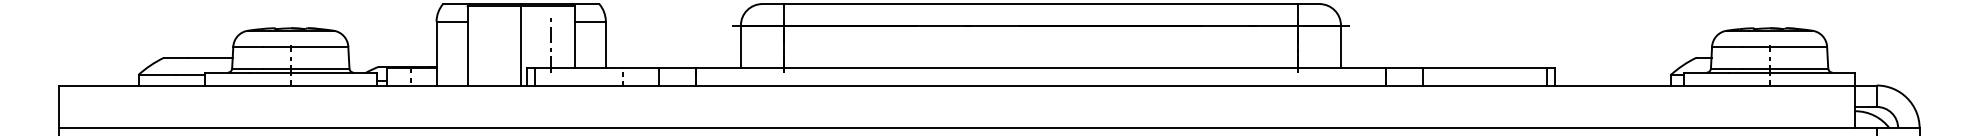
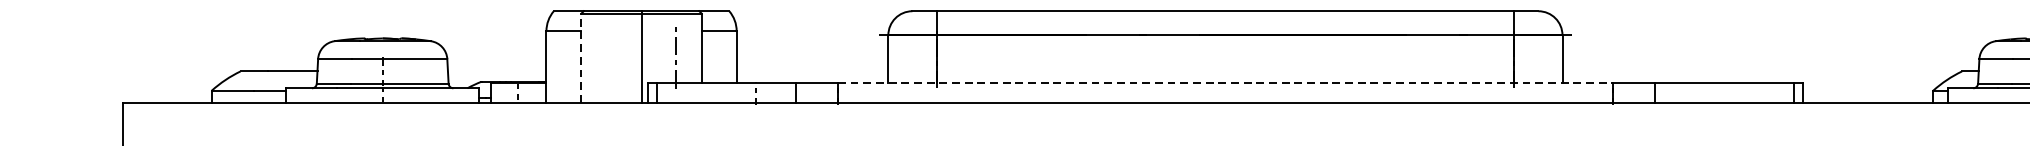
line: (467, 45) -> (581, 57), solid -> dashed
line: (1040, 68) -> (1224, 83), solid -> dashed

